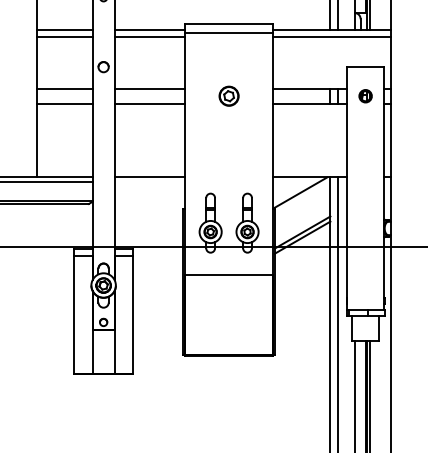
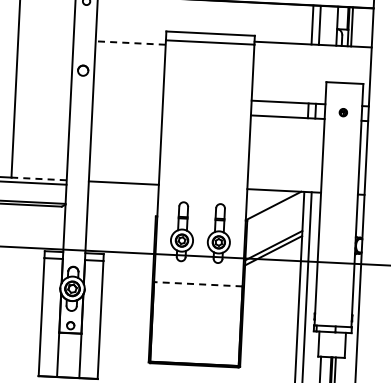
line: (64, 29) -> (45, 31), removed
line: (149, 29) -> (130, 35), removed
line: (64, 37) -> (45, 39), removed
line: (149, 37) -> (130, 43), solid -> dashed
line: (331, 37) -> (312, 52), removed
line: (64, 88) -> (43, 90), removed
line: (149, 88) -> (127, 94), removed
part: (228, 95) -> (206, 105), removed
part: (365, 96) -> (343, 112), size x0.6
line: (64, 103) -> (42, 105), removed
line: (149, 103) -> (127, 109), removed
line: (64, 177) -> (38, 179), solid -> dashed
line: (228, 274) -> (197, 283), solid -> dashed

